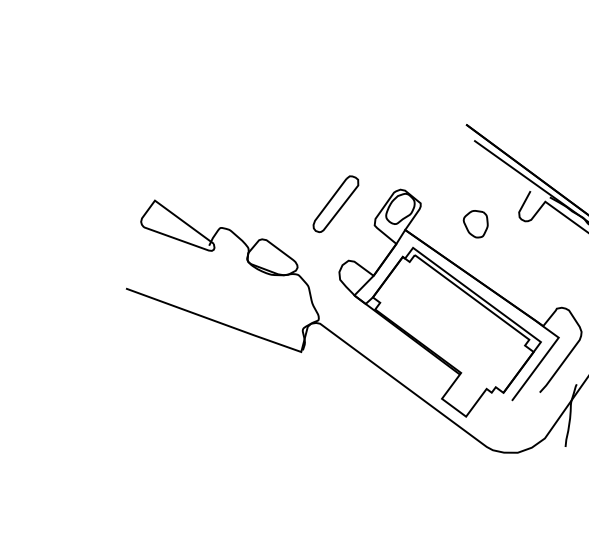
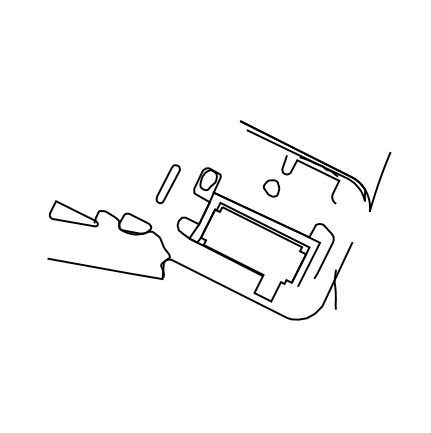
part: (475, 224) -> (271, 188), moved

